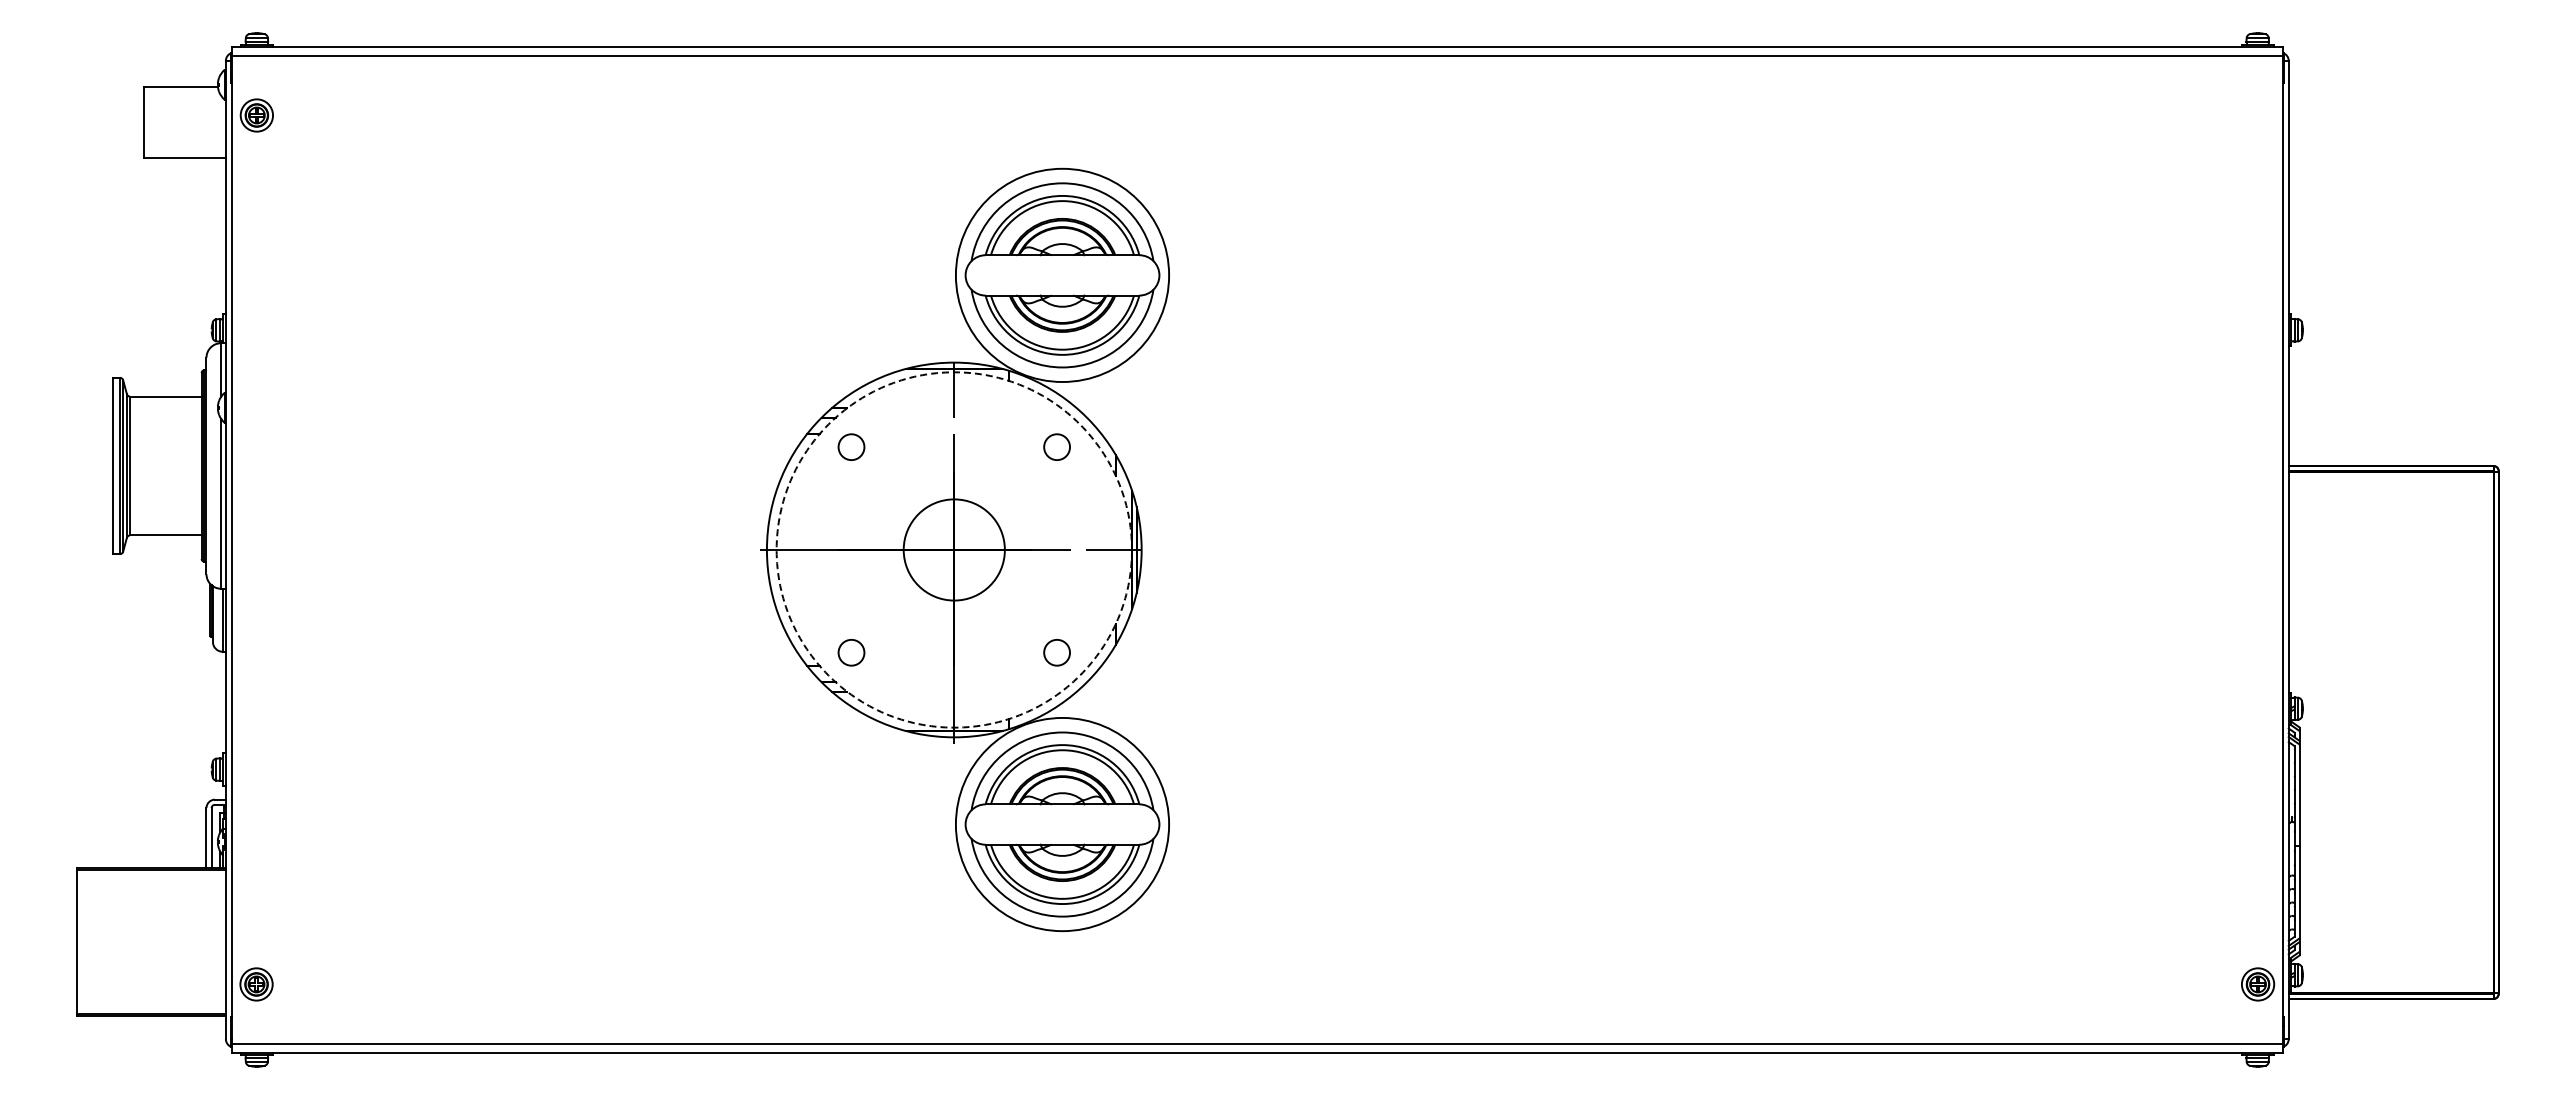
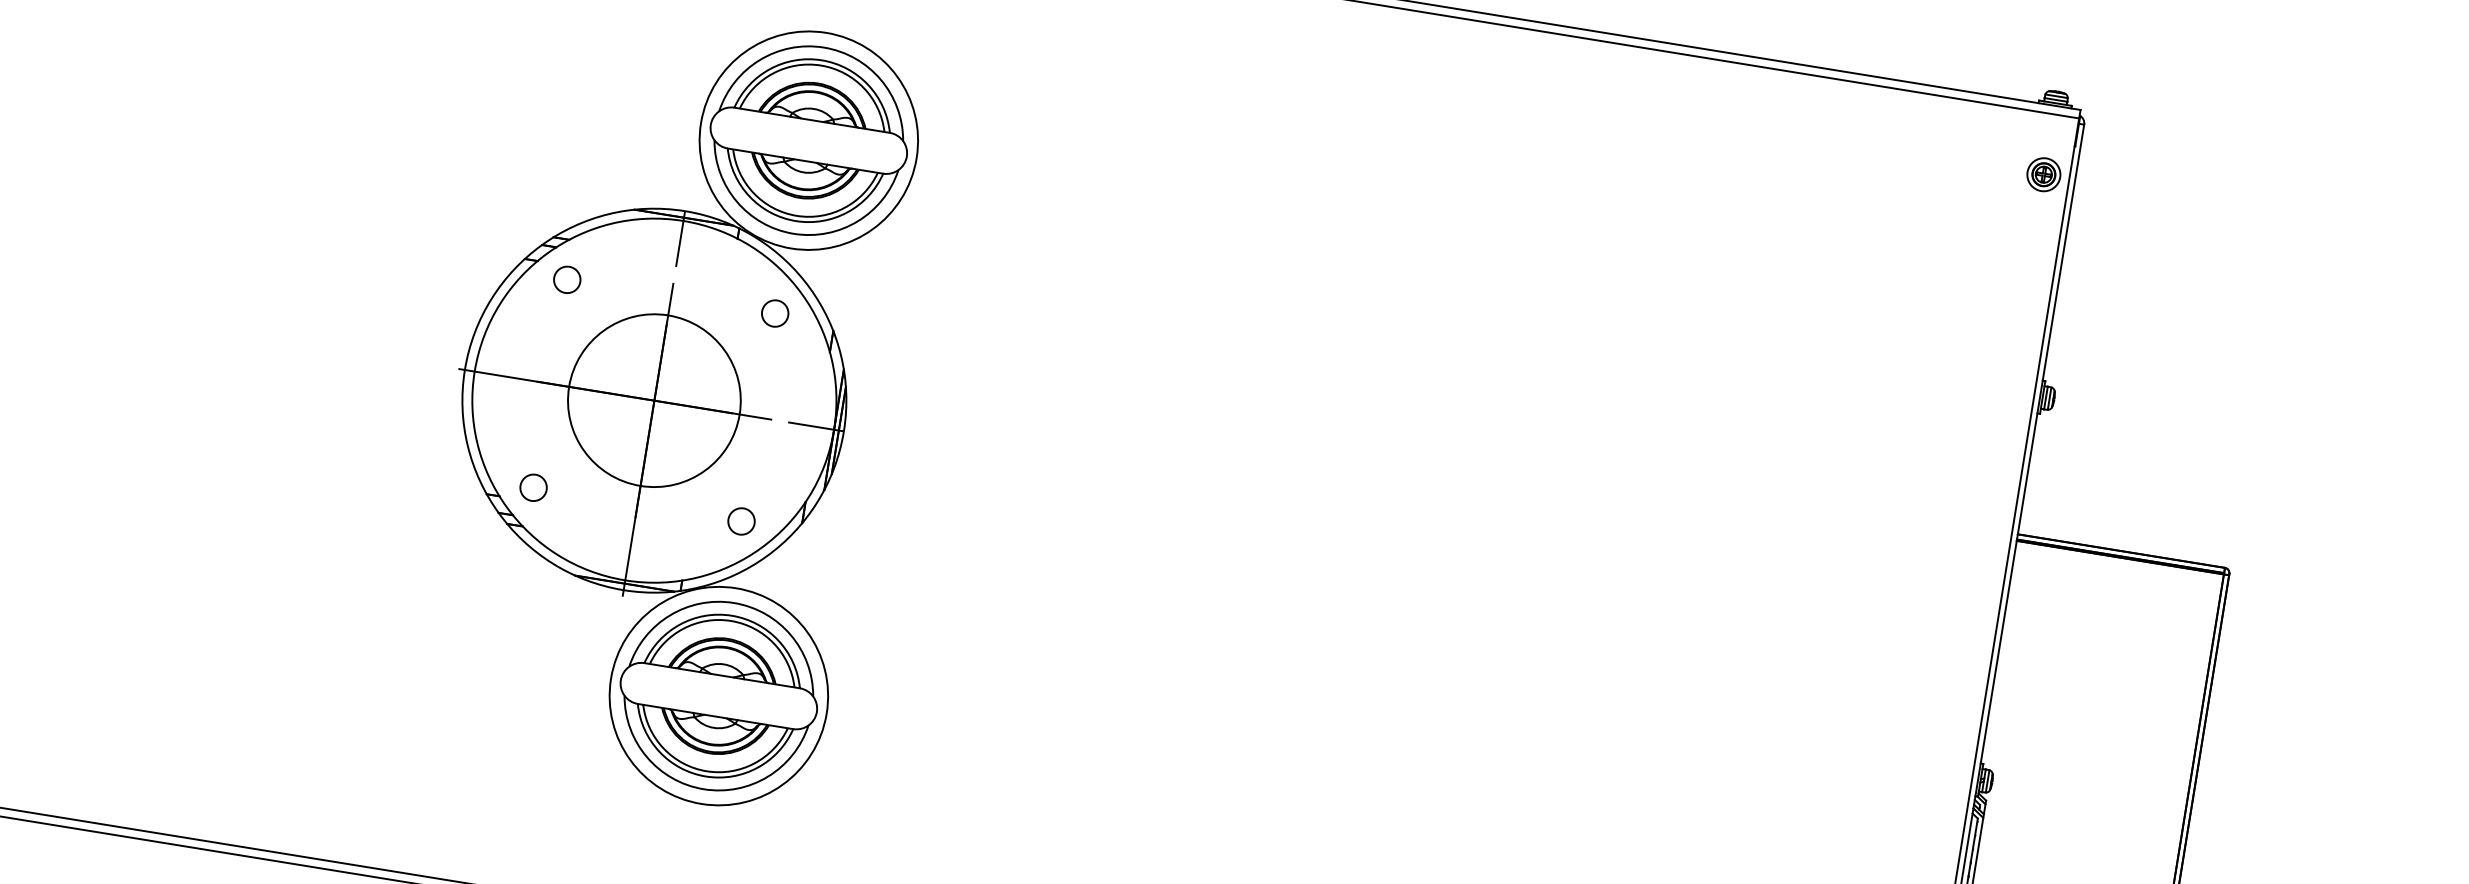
part: (2257, 115) -> (2043, 174), added
circle: (953, 549) -> (653, 400), dashed -> solid
circle: (953, 549) -> (653, 400), size x1.67

